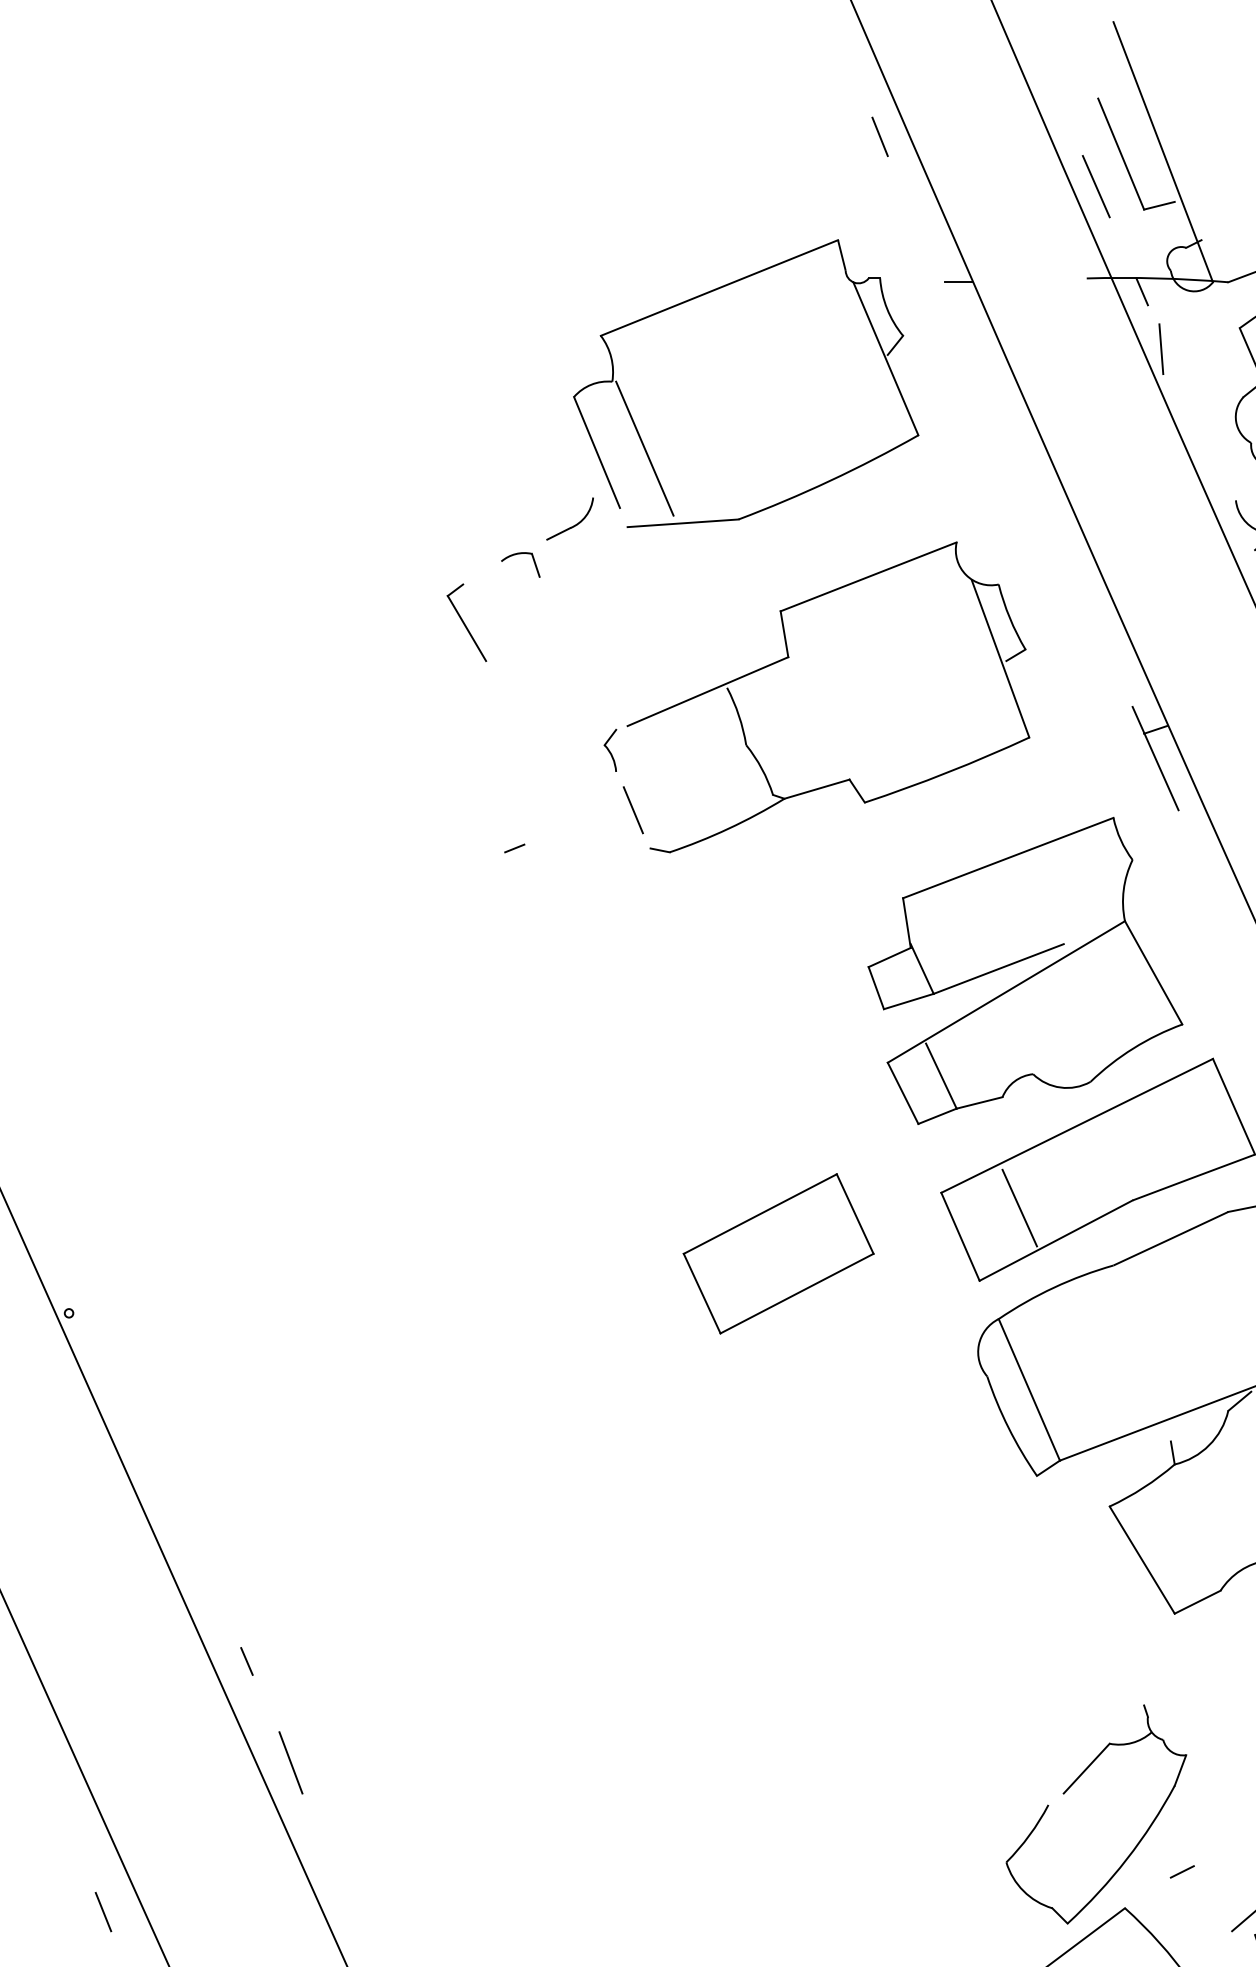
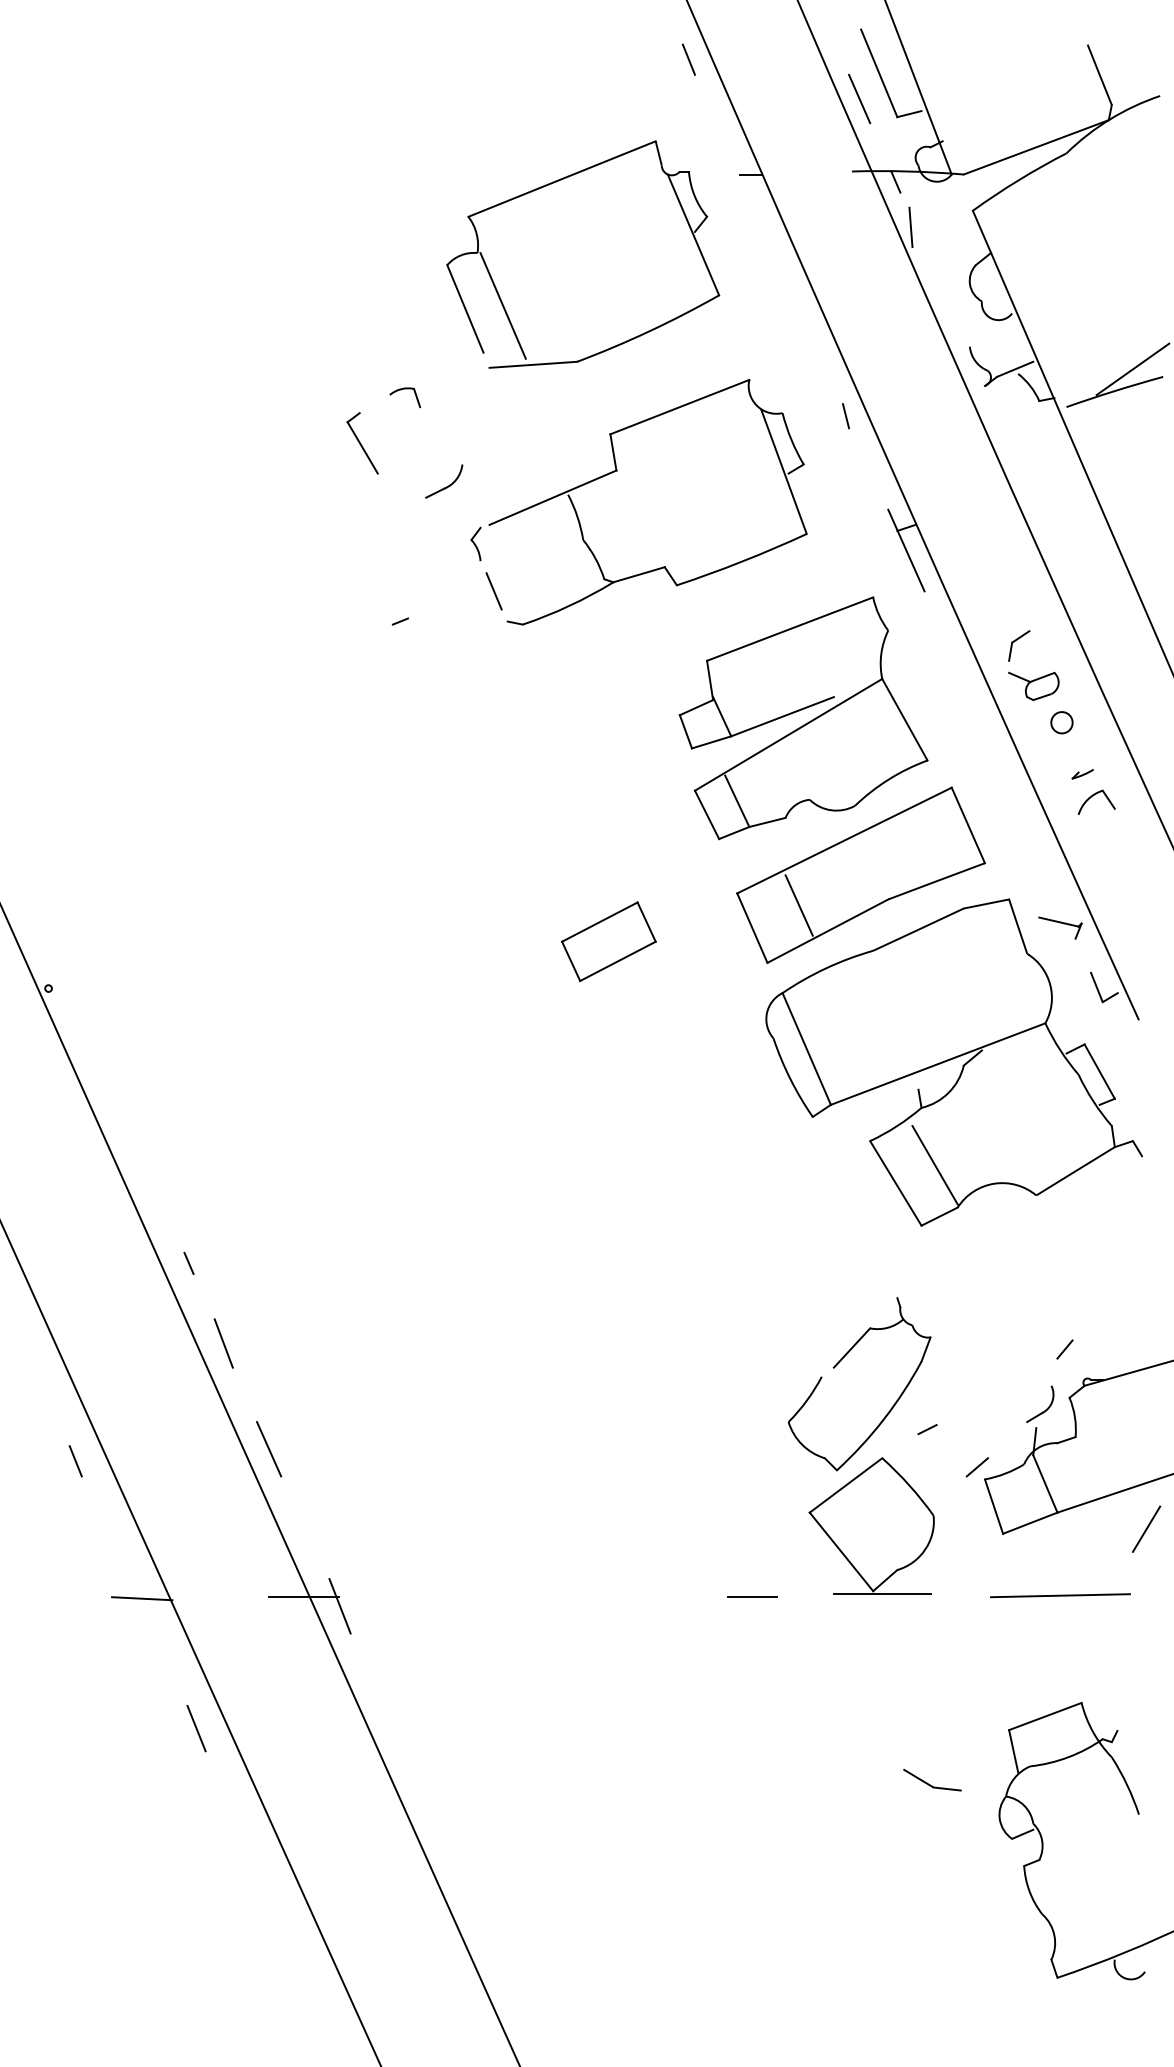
part: (570, 519) -> (444, 481), moved
line: (1078, 588) -> (845, 416), added
part: (778, 1253) -> (608, 941), size x0.62
line: (1191, 1537) -> (934, 1165), added
line: (348, 1897) -> (269, 1449), added

